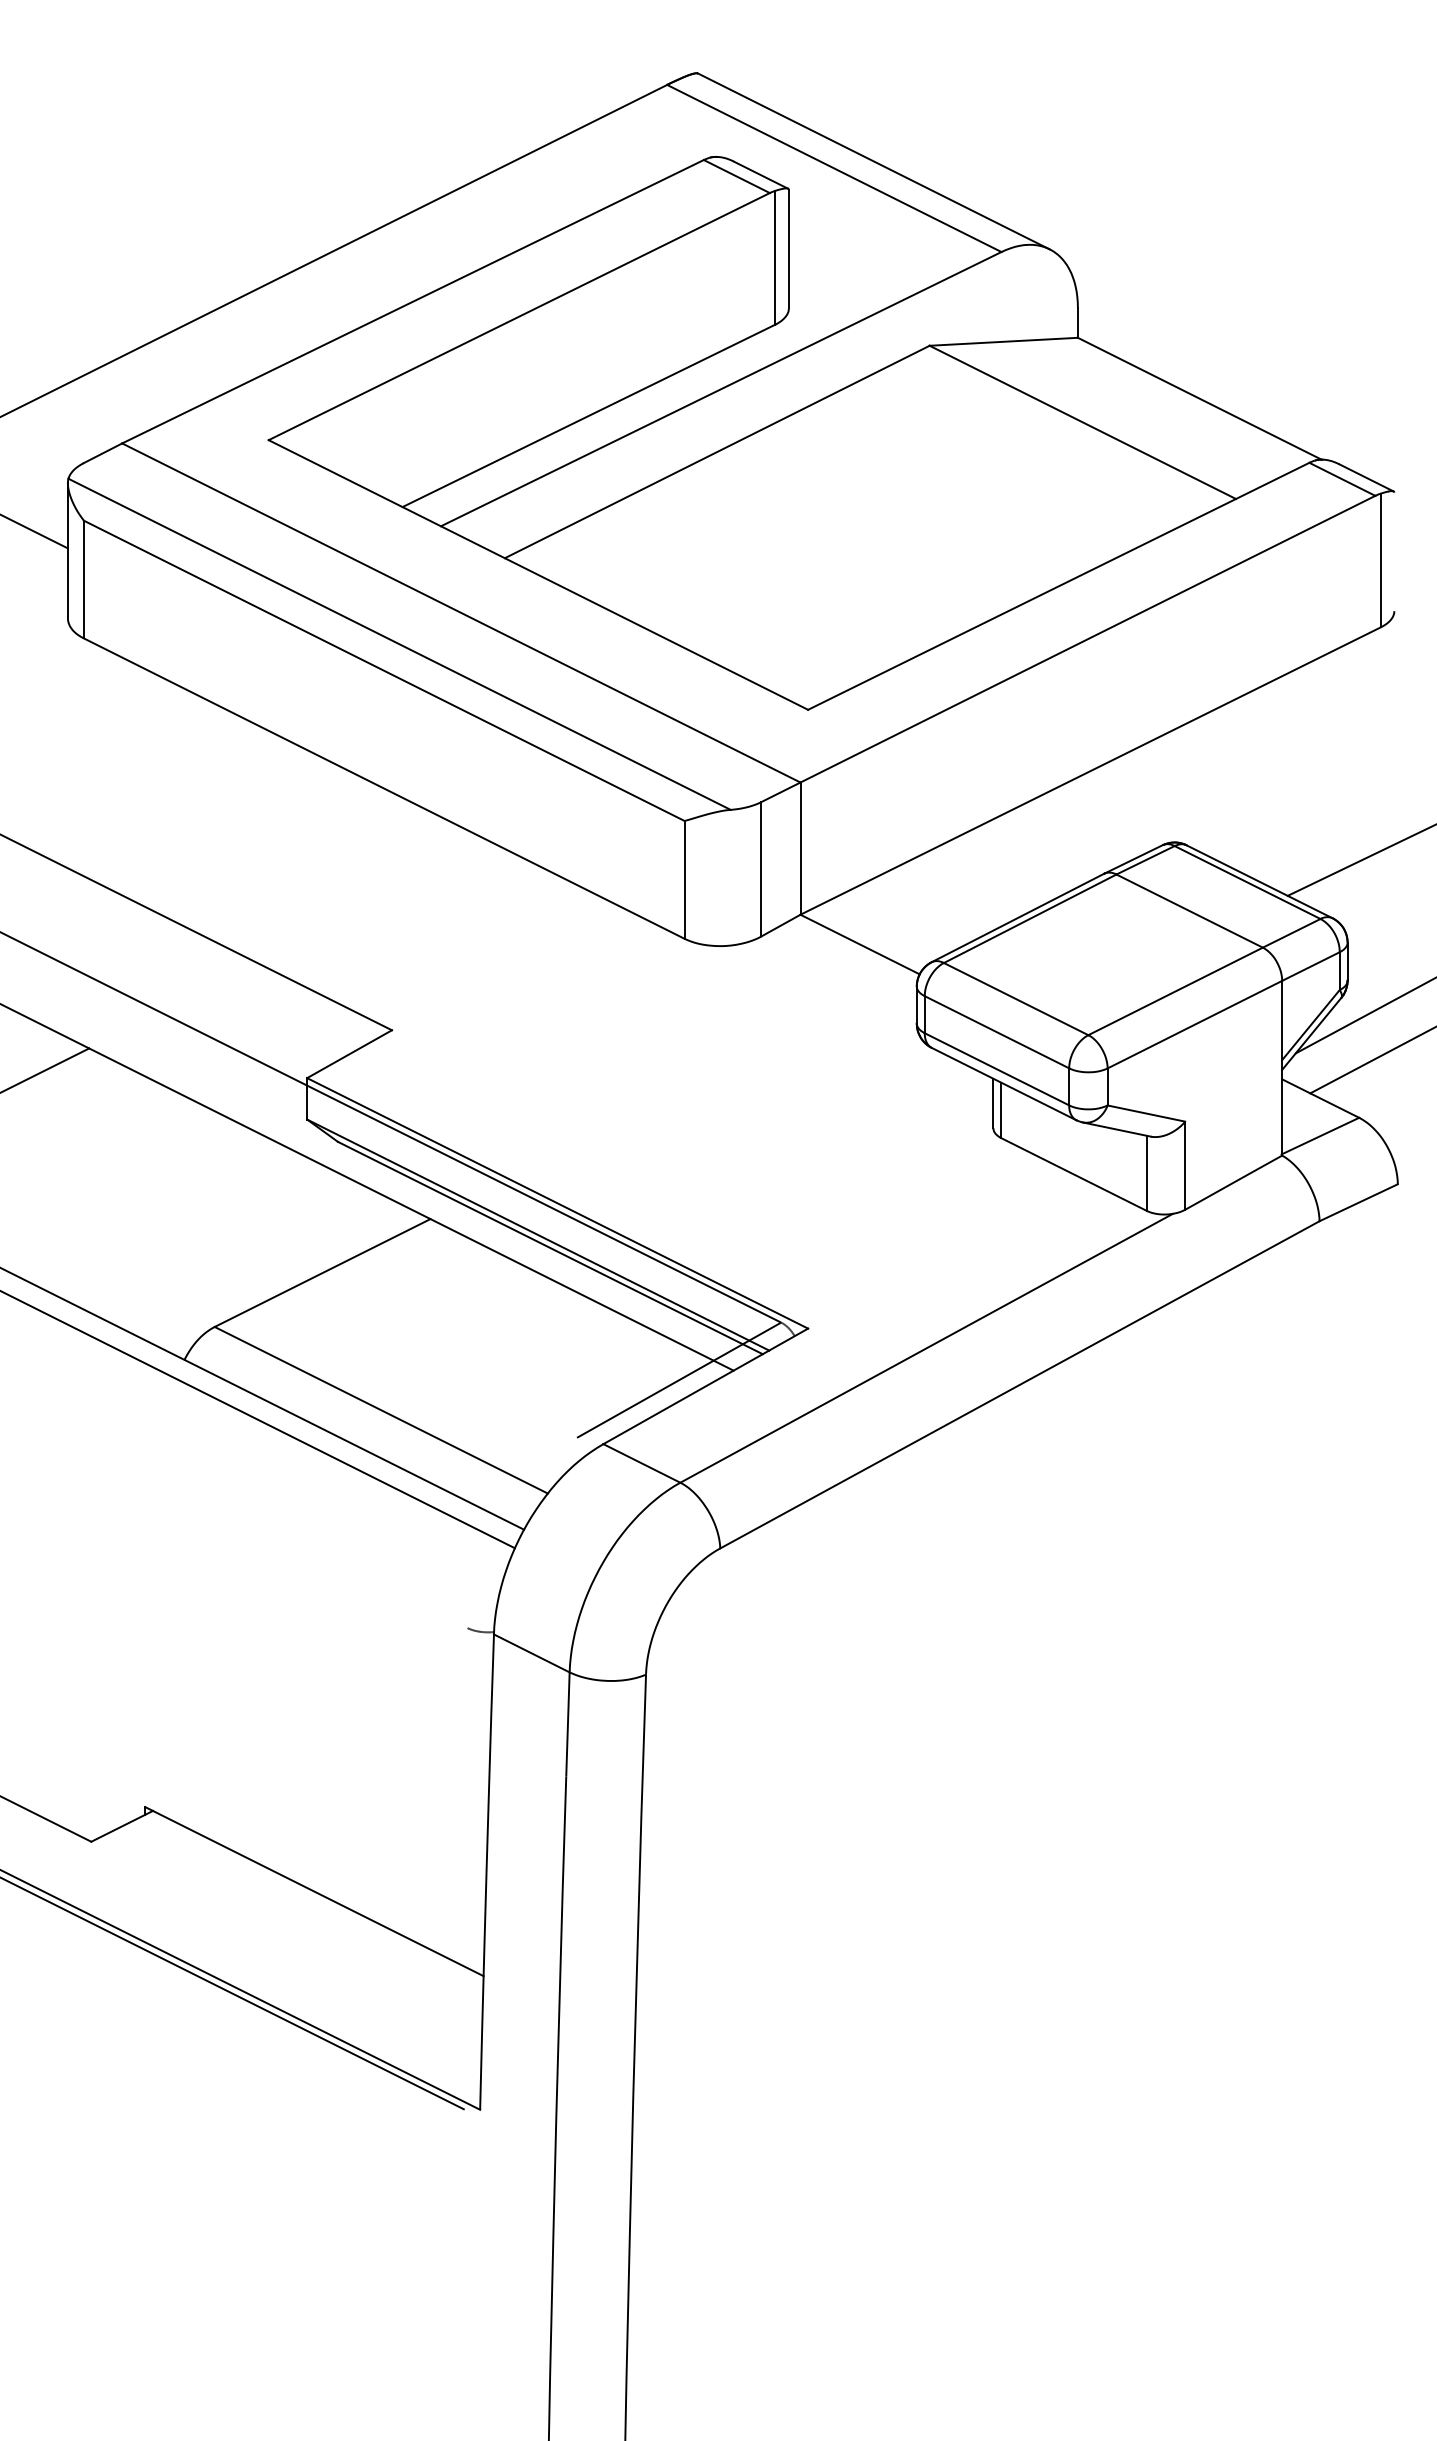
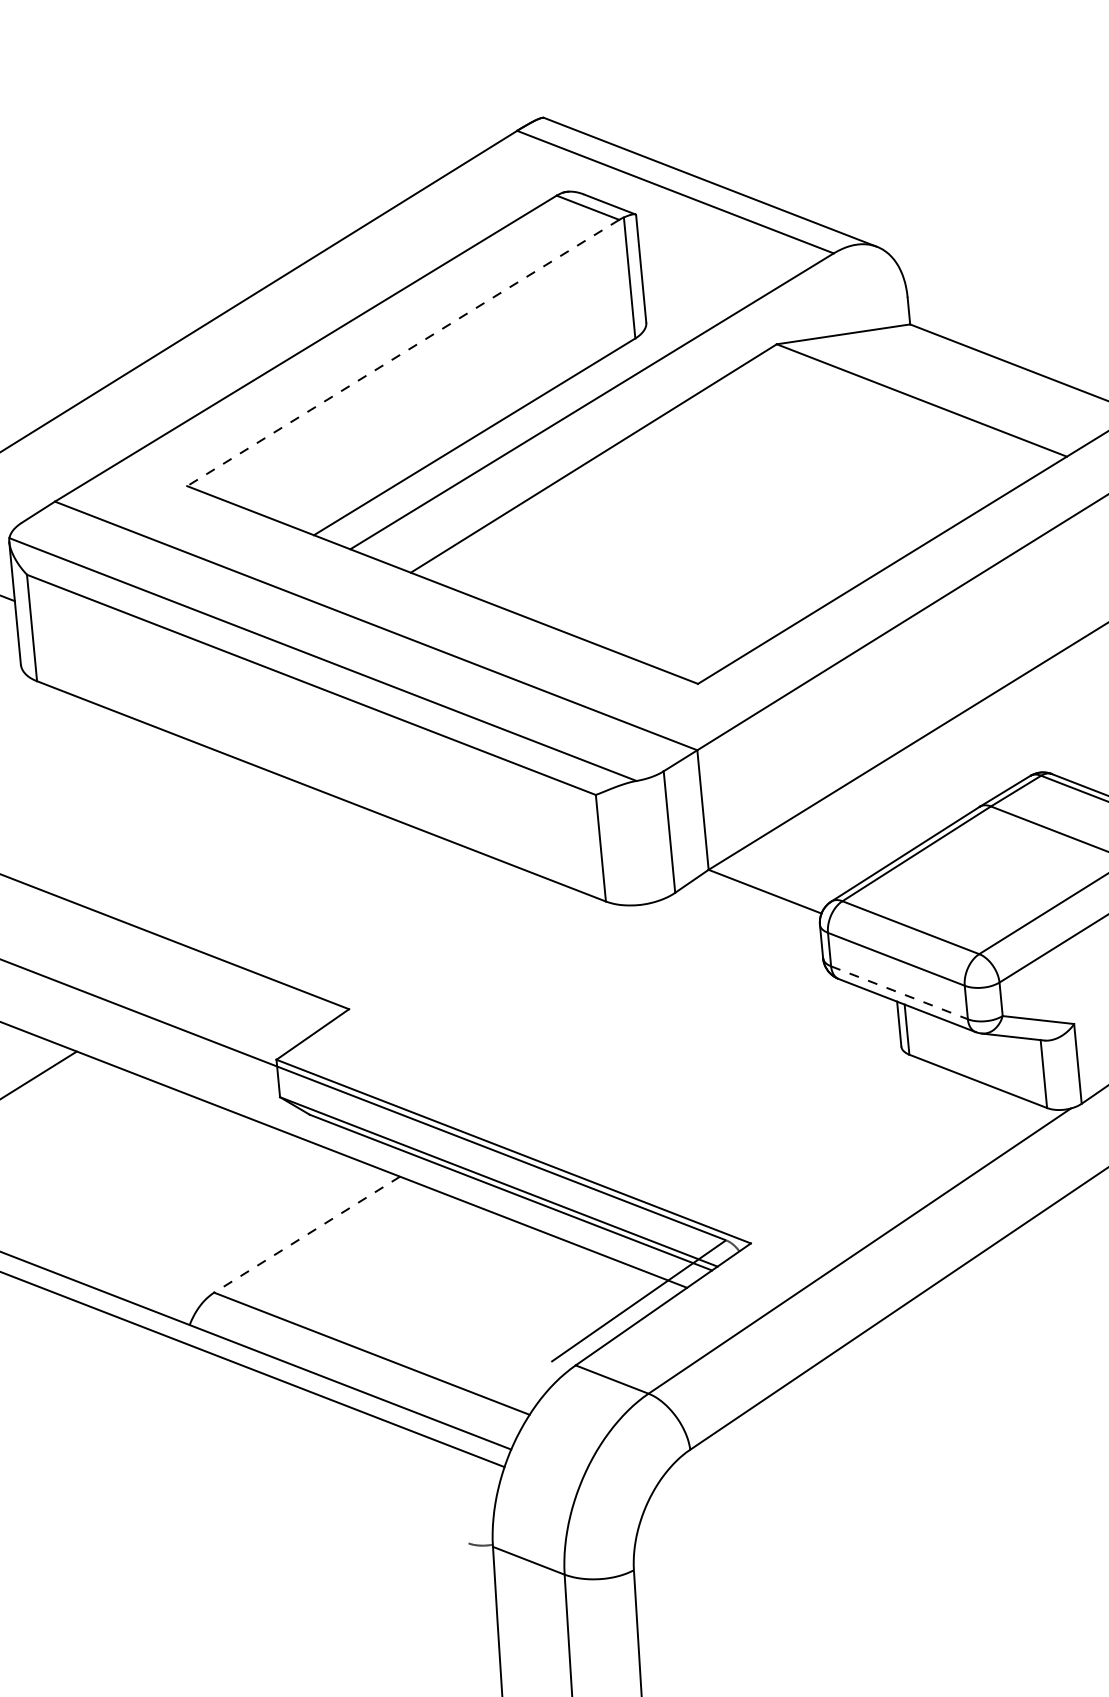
line: (518, 316) -> (402, 352), solid -> dashed
line: (996, 1069) -> (899, 993), solid -> dashed
line: (322, 1273) -> (307, 1235), solid -> dashed

